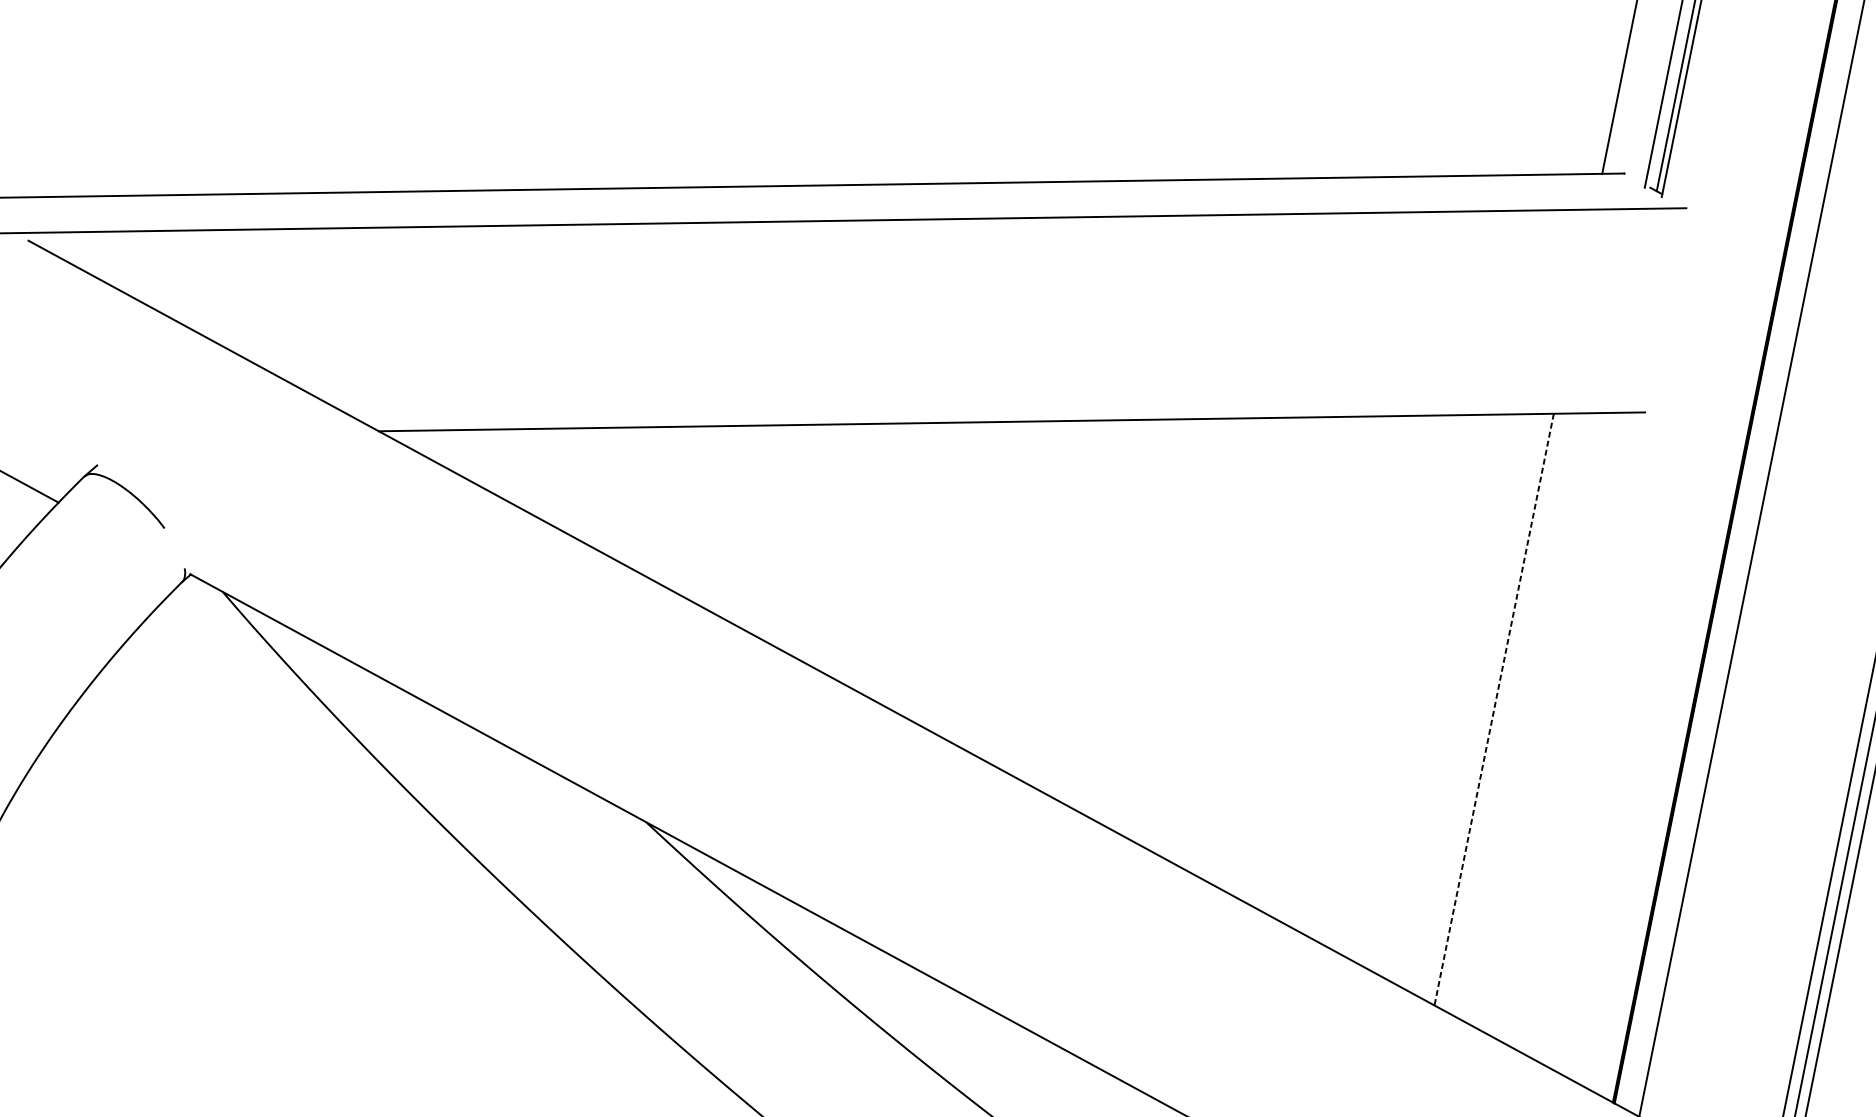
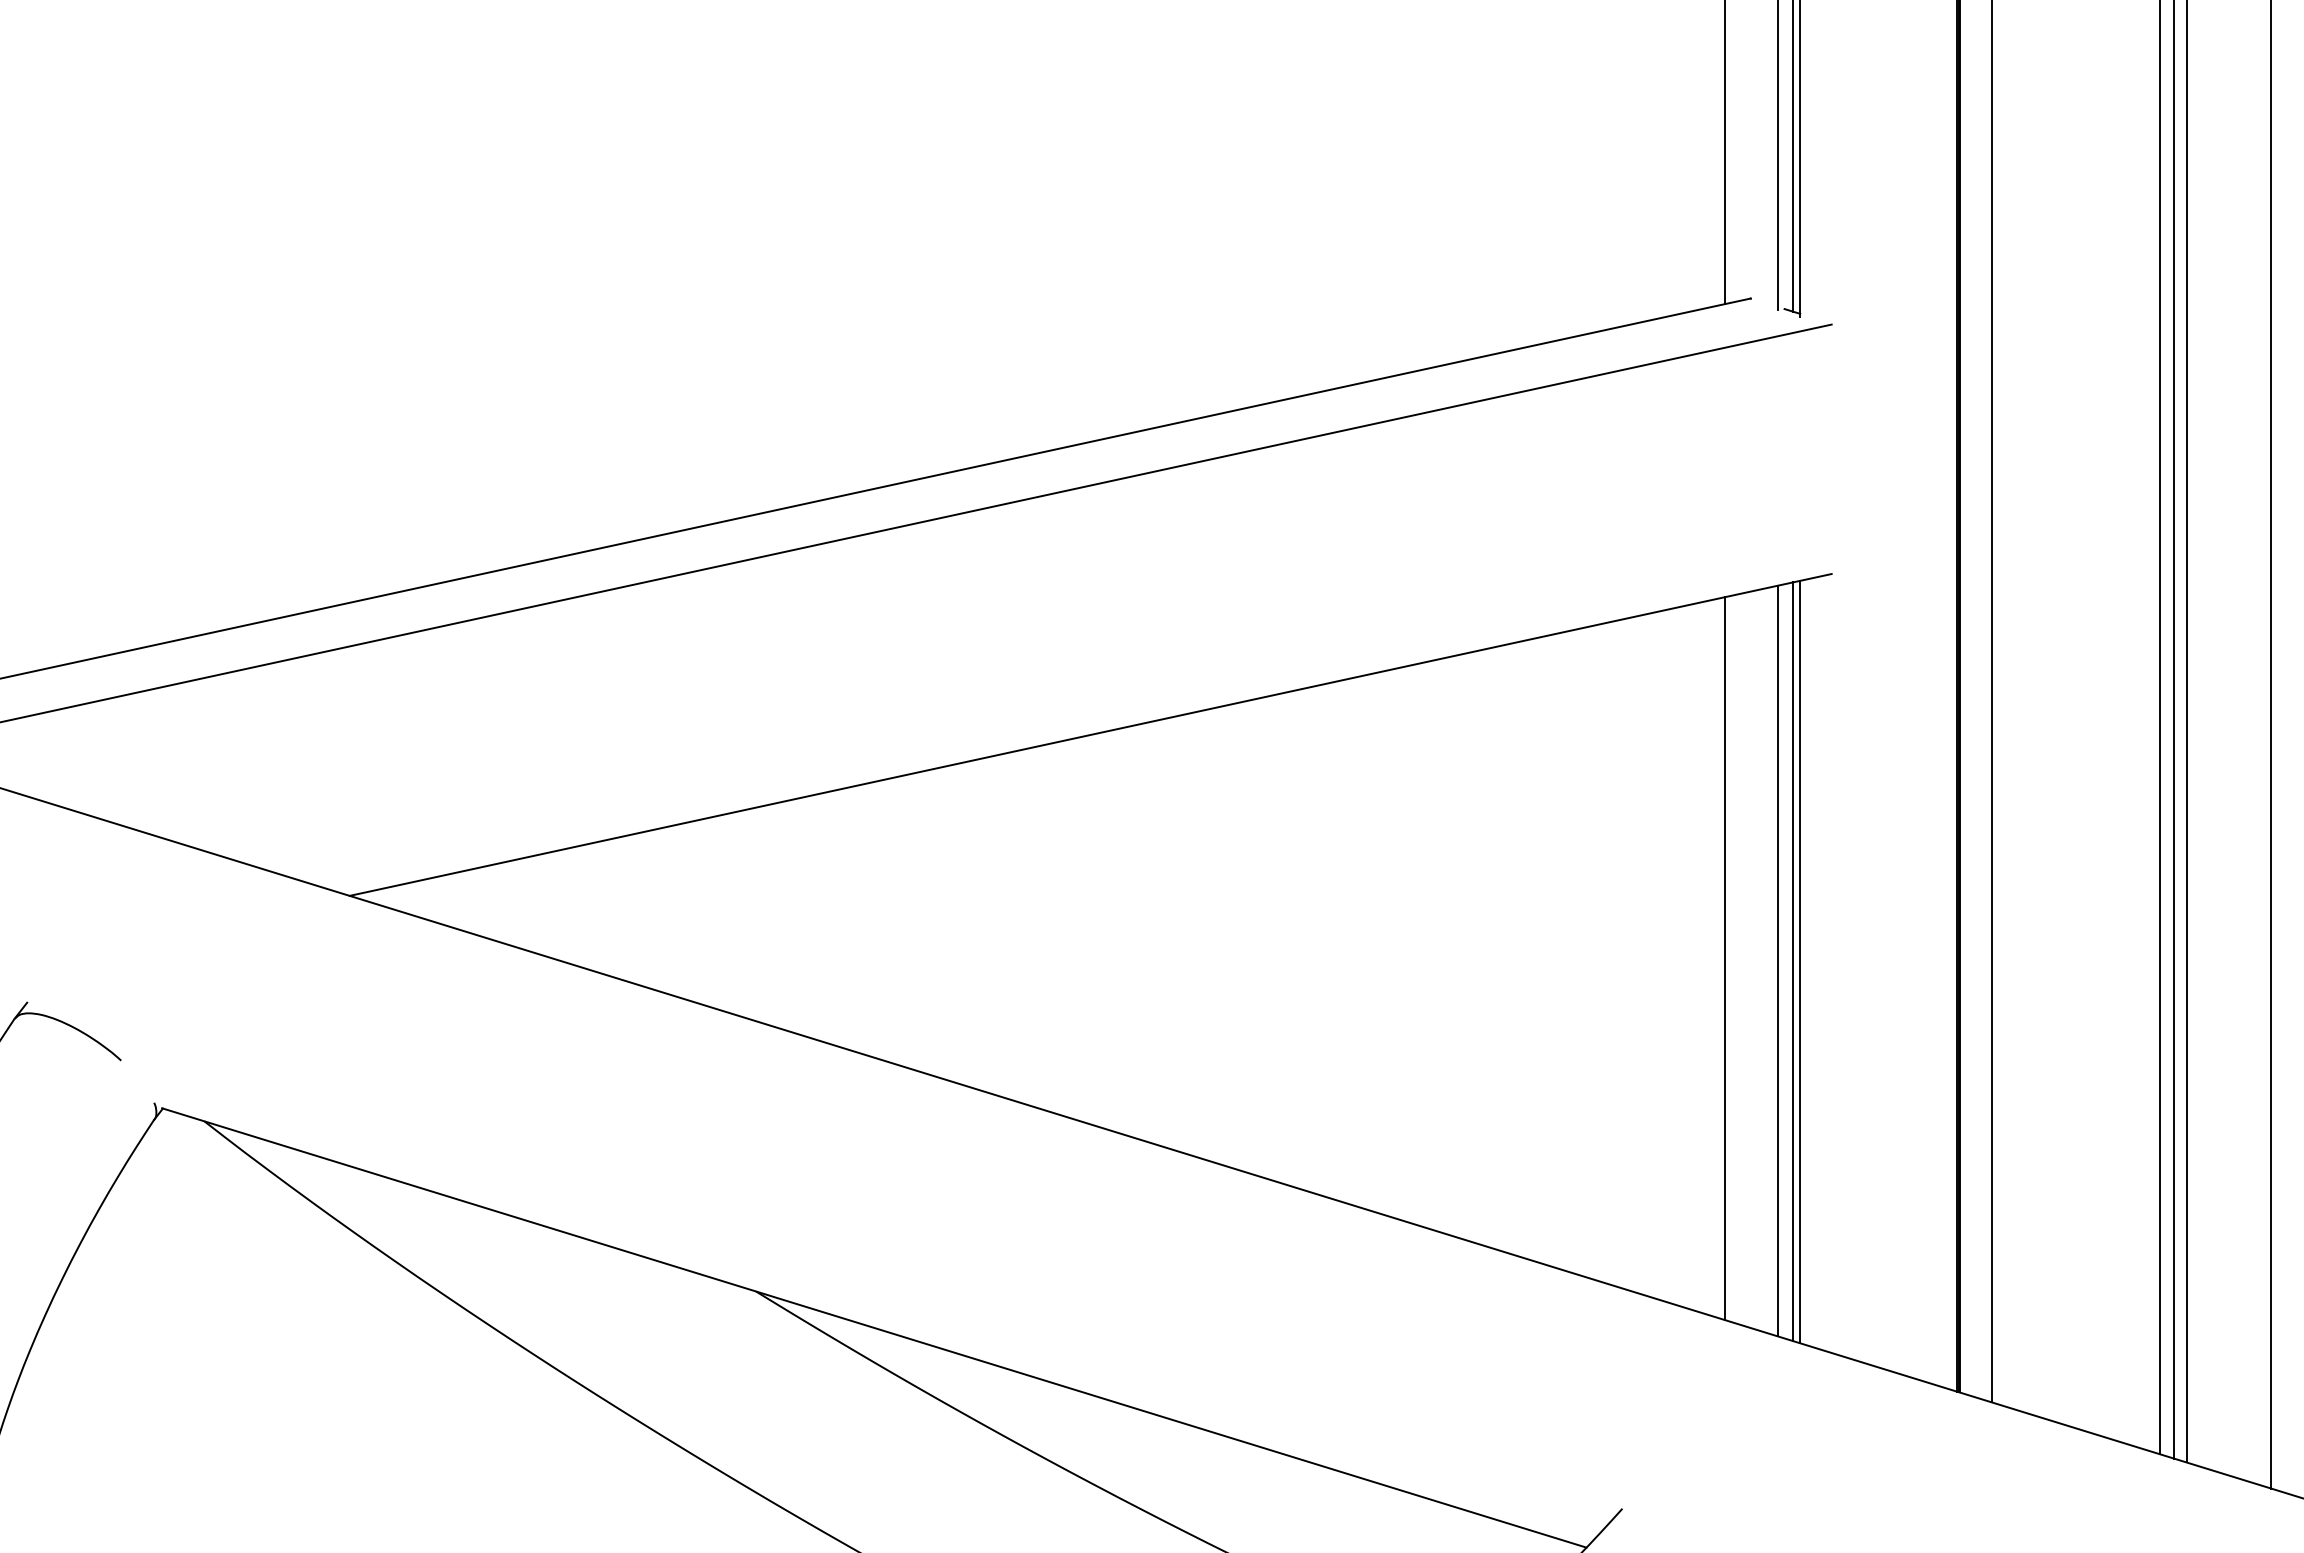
line: (1493, 710) -> (1724, 959), dashed -> solid
line: (1537, 720) -> (1778, 960), added
line: (1549, 723) -> (1792, 961), added
line: (1555, 724) -> (1800, 961), added

